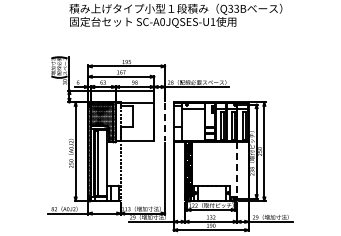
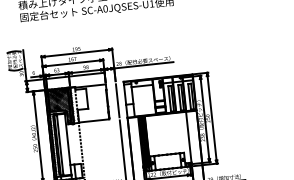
line: (165, 122) -> (118, 101), dashed -> solid
line: (237, 169) -> (189, 137), dashed -> solid

